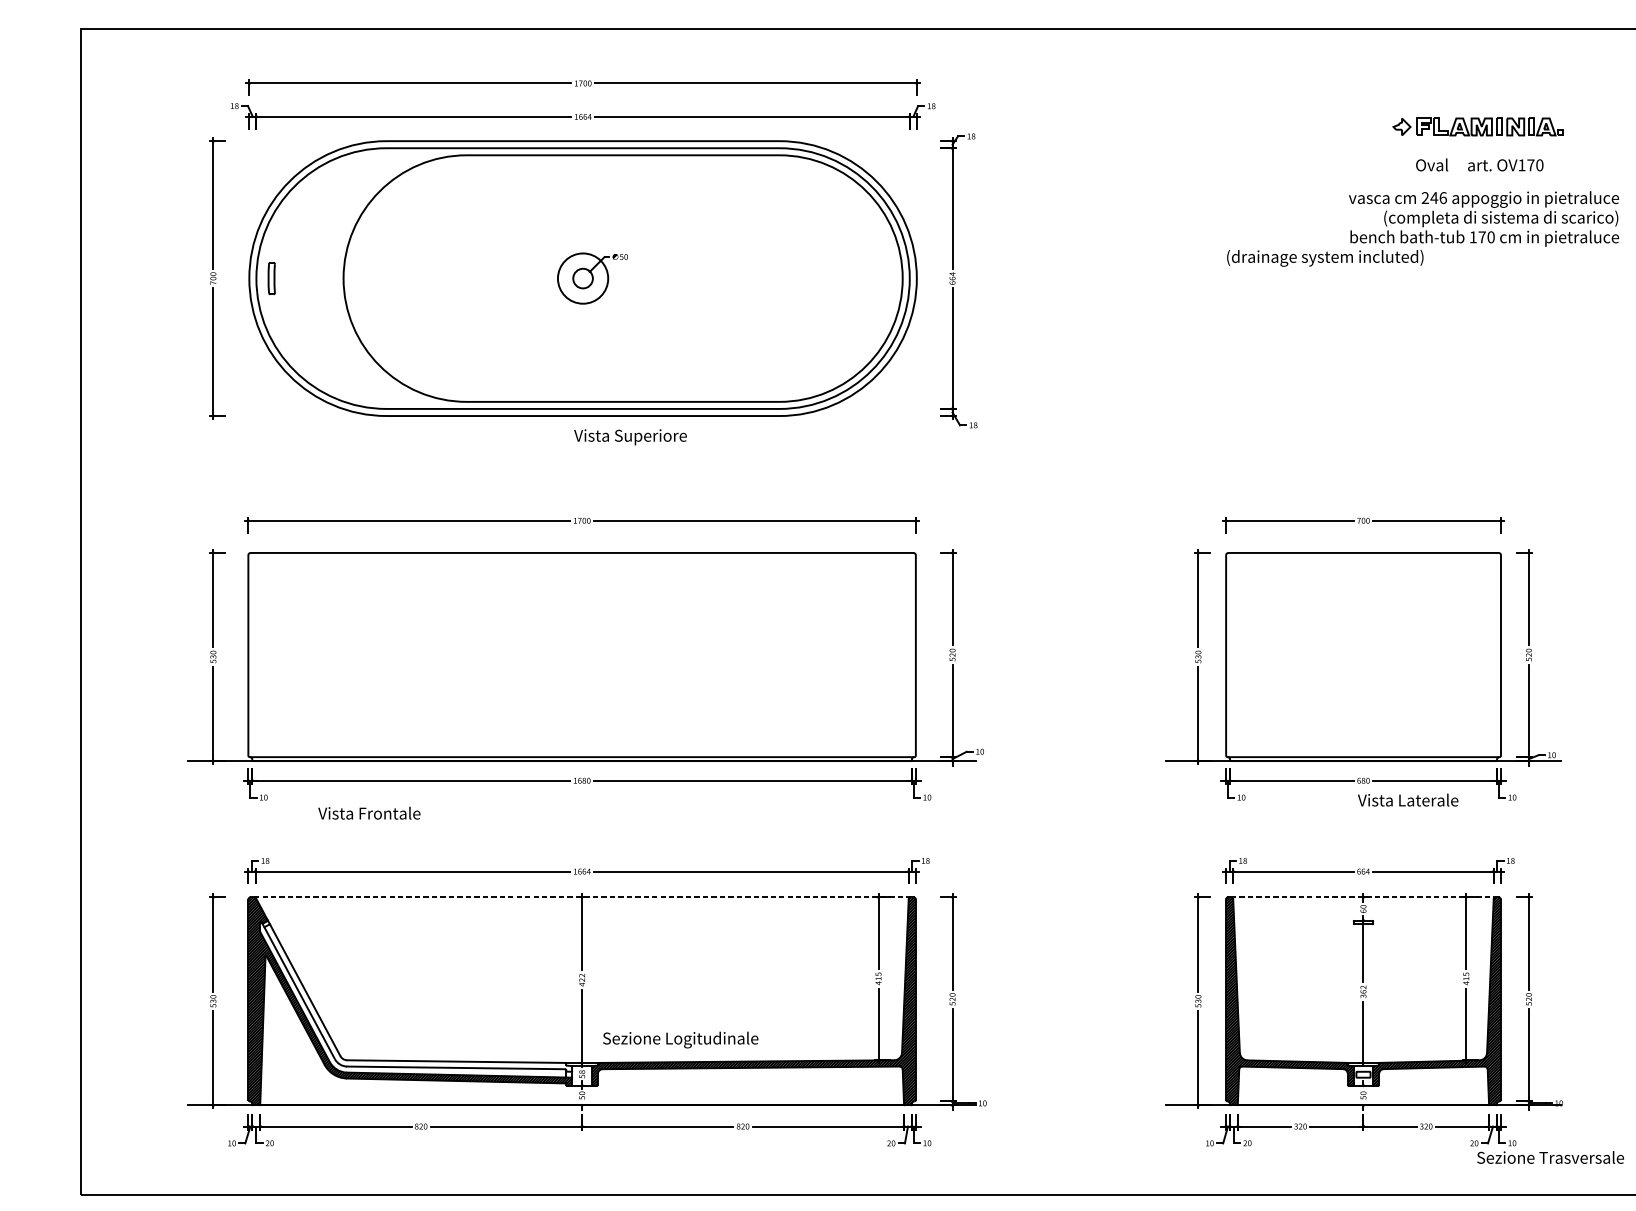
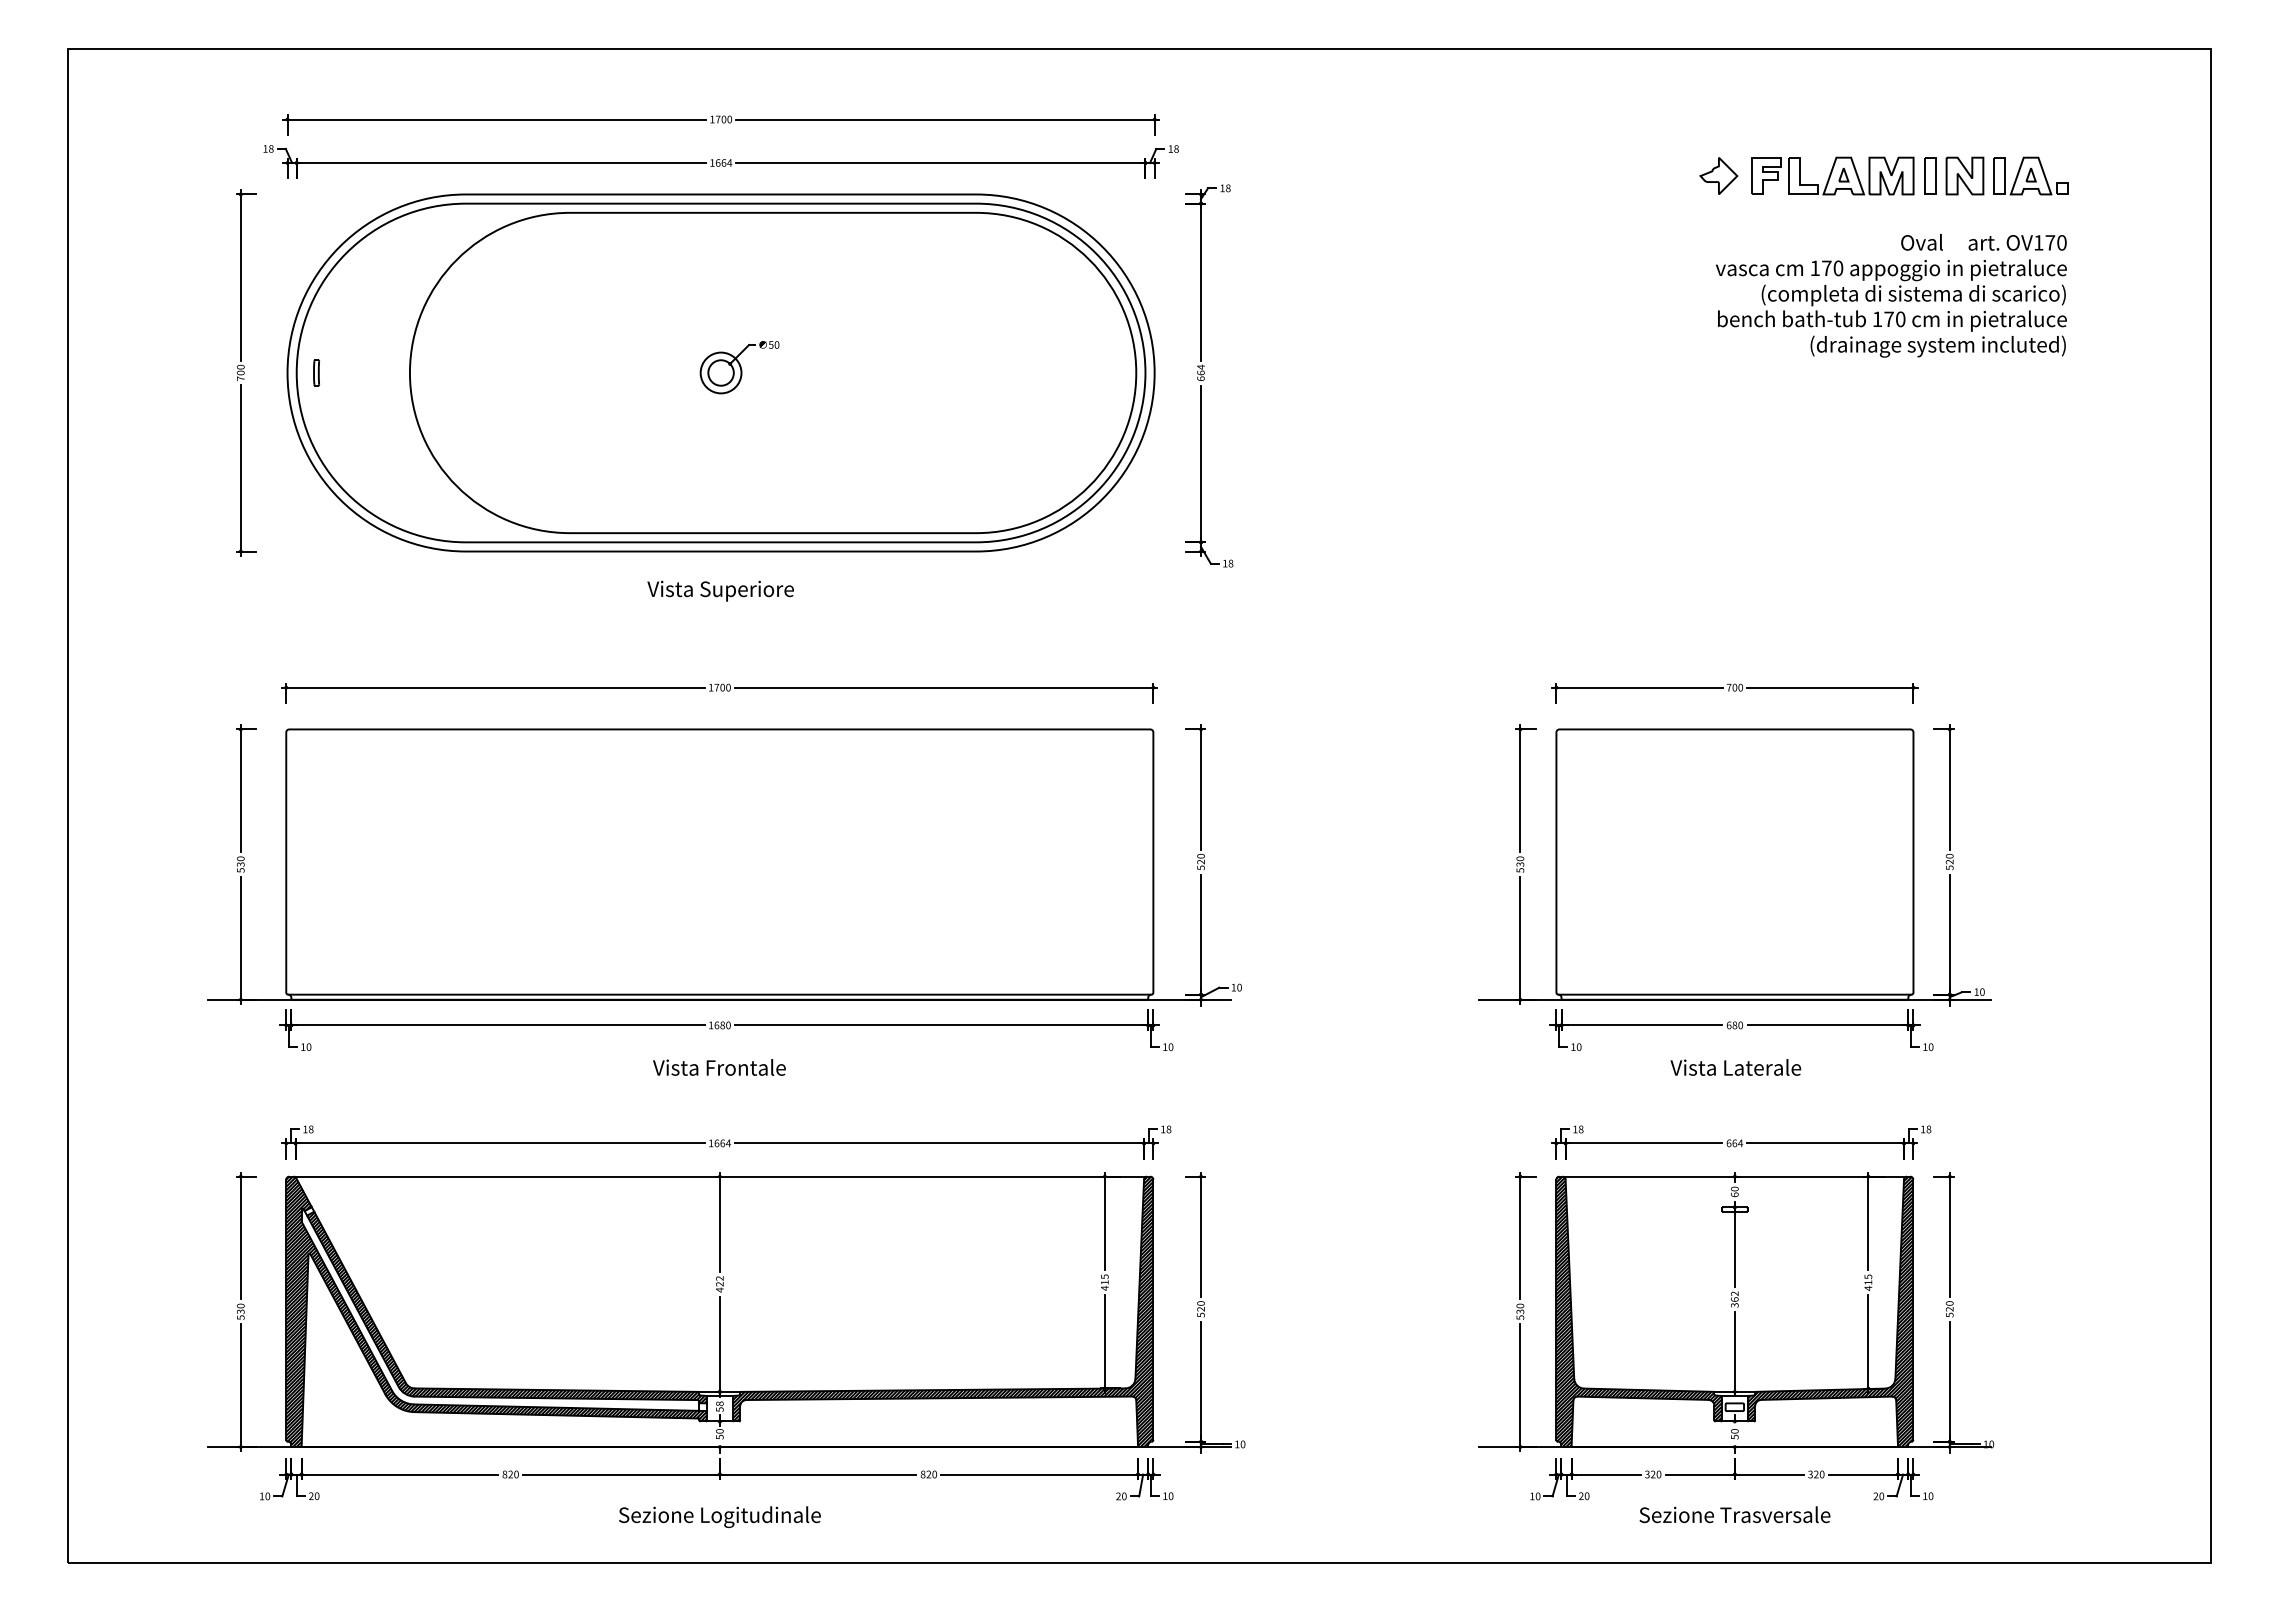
part: (1477, 126) -> (1883, 175), size x1.67
text: (1479, 165) -> (1983, 242), moved
text: (1434, 198) -> (1826, 268), 246 -> 170
text: (1324, 258) -> (1937, 346), moved
part: (271, 278) -> (316, 372), size x0.62
circle: (582, 278) -> (720, 372), size x0.62
text: (630, 436) -> (720, 590), moved
text: (1407, 800) -> (1735, 1067), moved
text: (369, 813) -> (719, 1067), moved
line: (582, 897) -> (720, 1176), dashed -> solid
line: (1363, 897) -> (1735, 1176), dashed -> solid
hatch: (418, 997) -> (507, 1307), added
text: (680, 1039) -> (719, 1516), moved
text: (1550, 1157) -> (1734, 1514), moved

